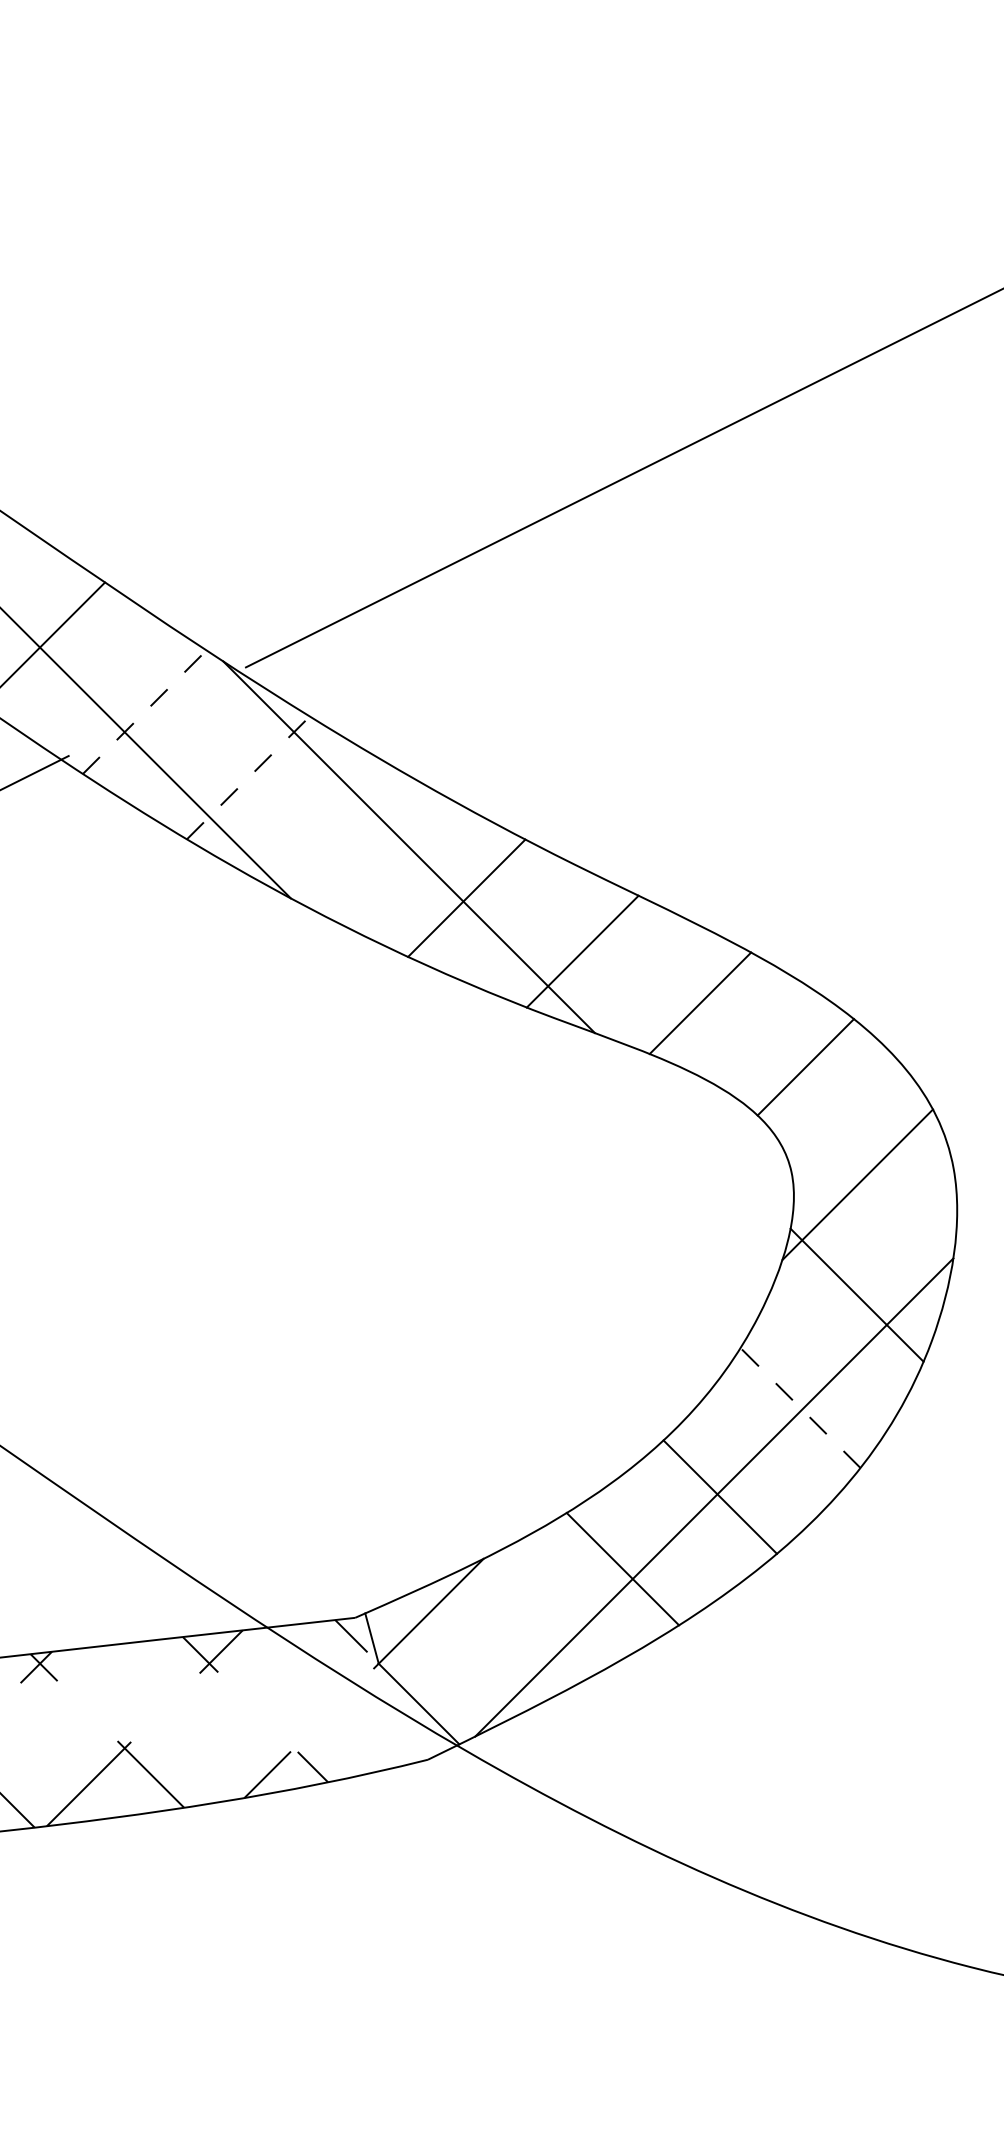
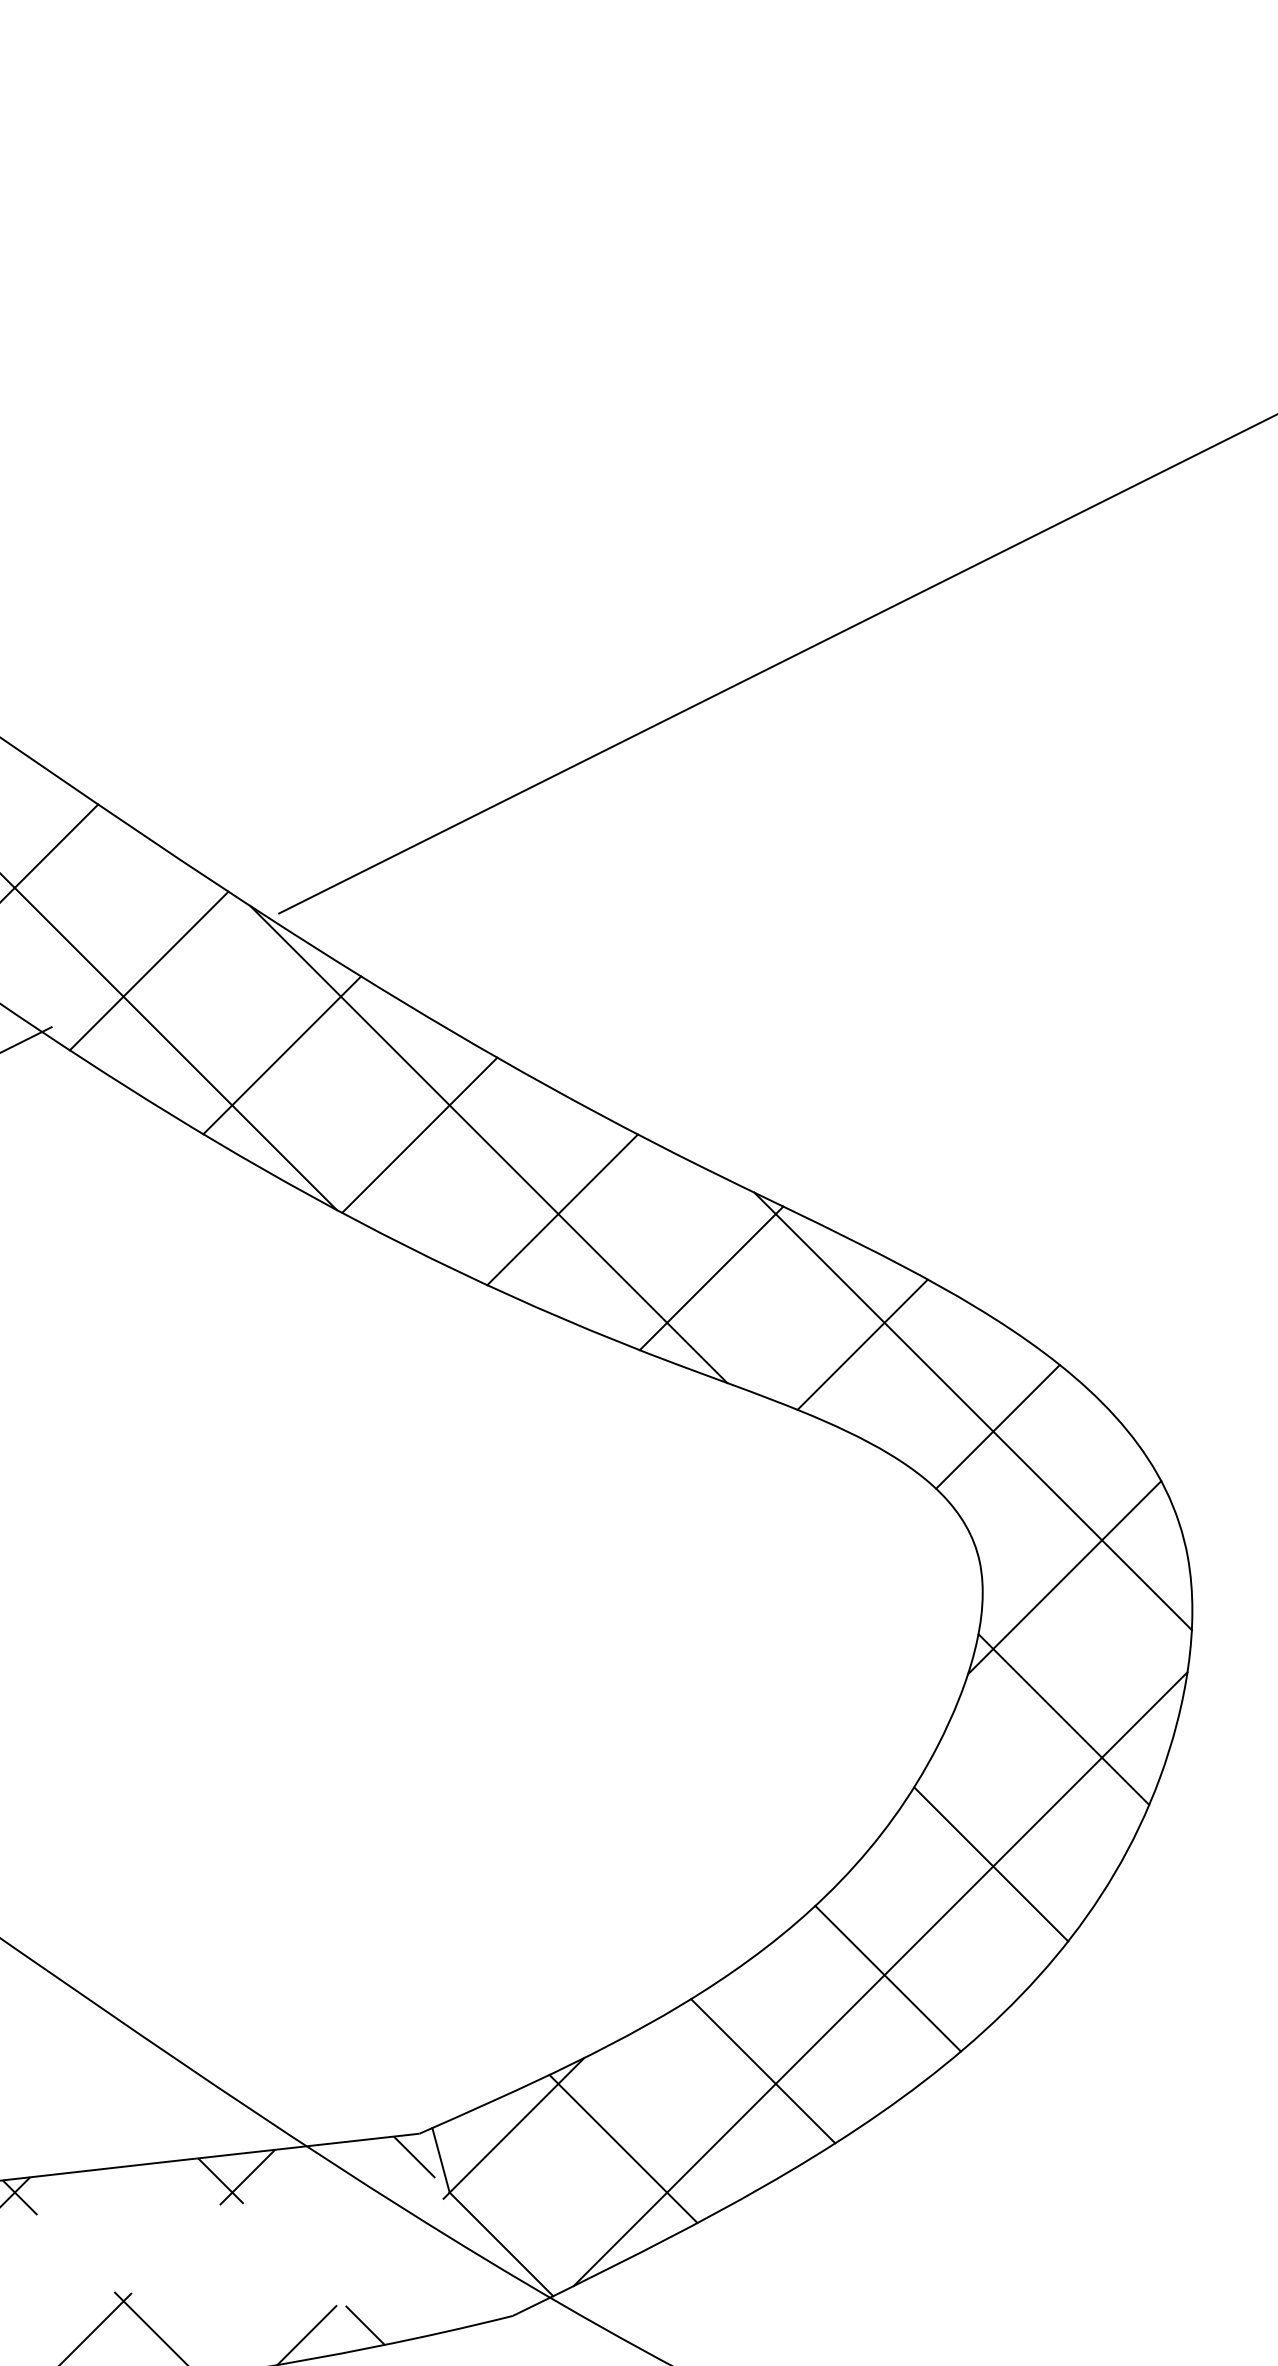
line: (145, 711) -> (150, 970), dashed -> solid
line: (248, 777) -> (282, 1054), dashed -> solid
line: (355, 839) -> (419, 1134), added
line: (786, 1054) -> (973, 1410), added
line: (800, 1408) -> (991, 1864), dashed -> solid
line: (513, 1629) -> (622, 2148), added

